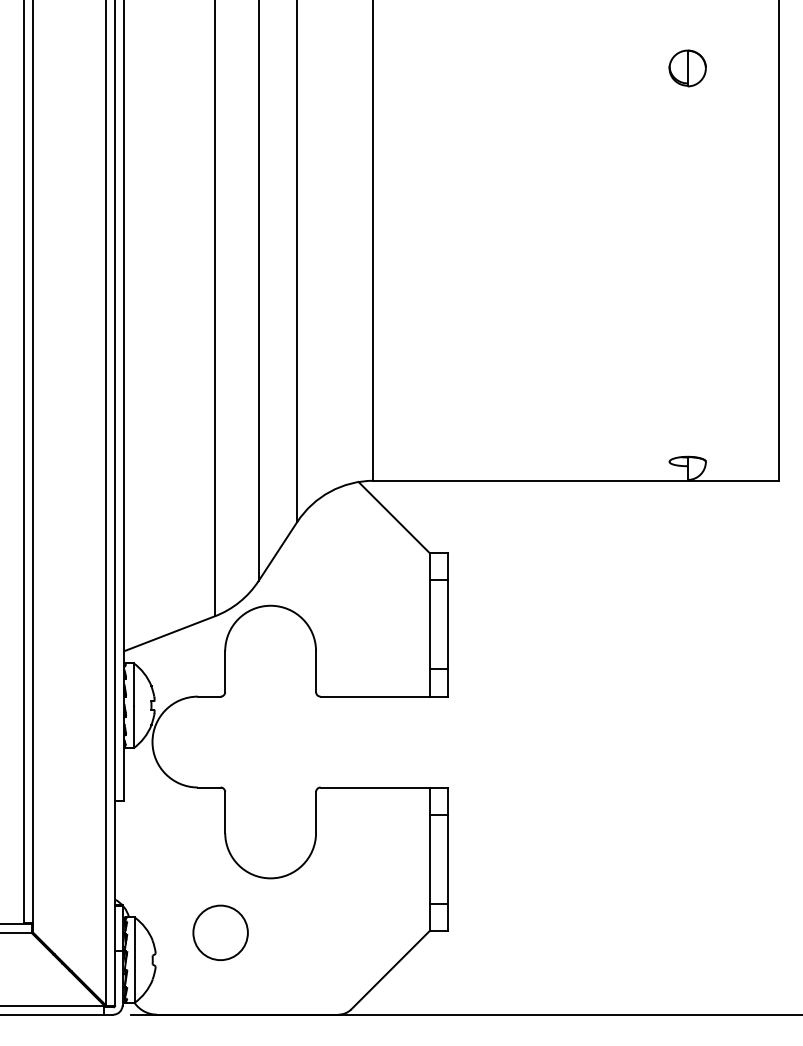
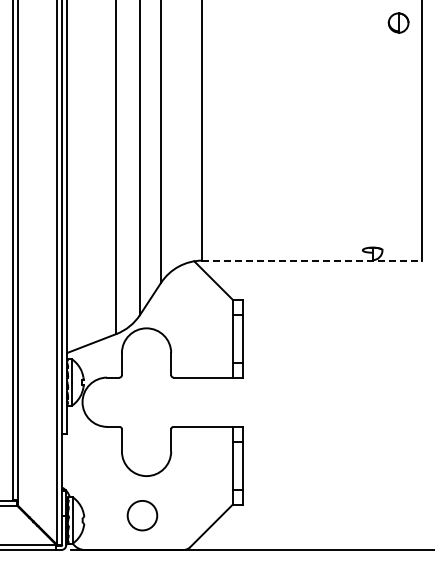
part: (687, 67) -> (398, 22), moved
line: (576, 480) -> (312, 260), solid -> dashed
circle: (220, 932) -> (142, 515), moved

